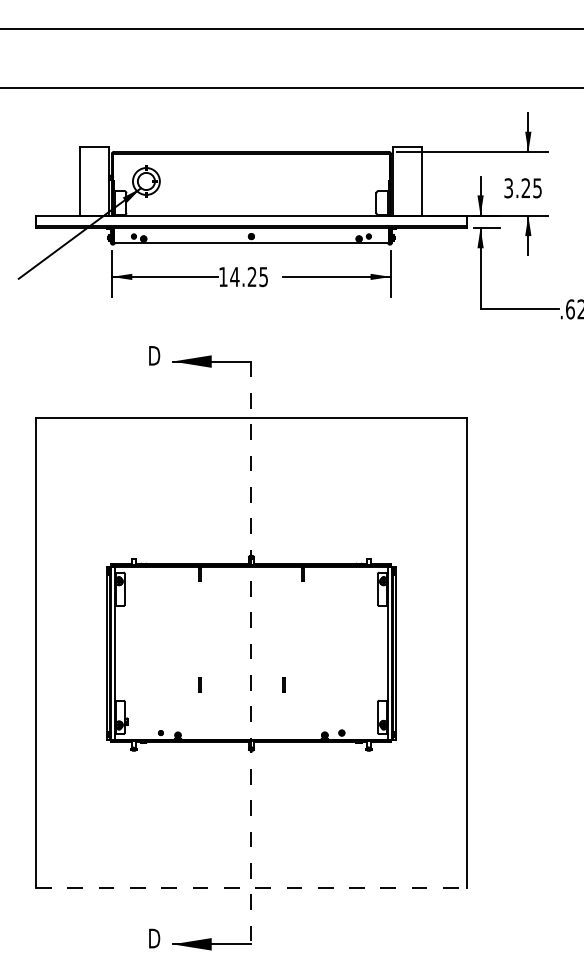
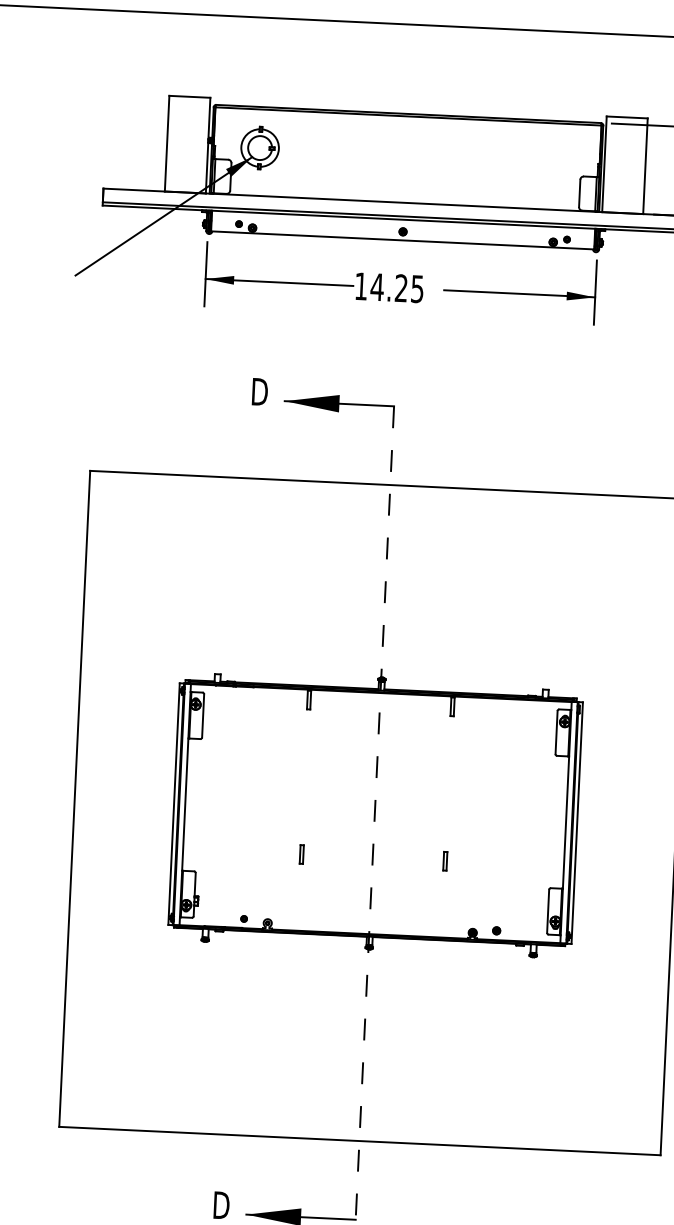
line: (283, 684) -> (444, 860), moved
line: (251, 887) -> (360, 1140), dashed -> solid

